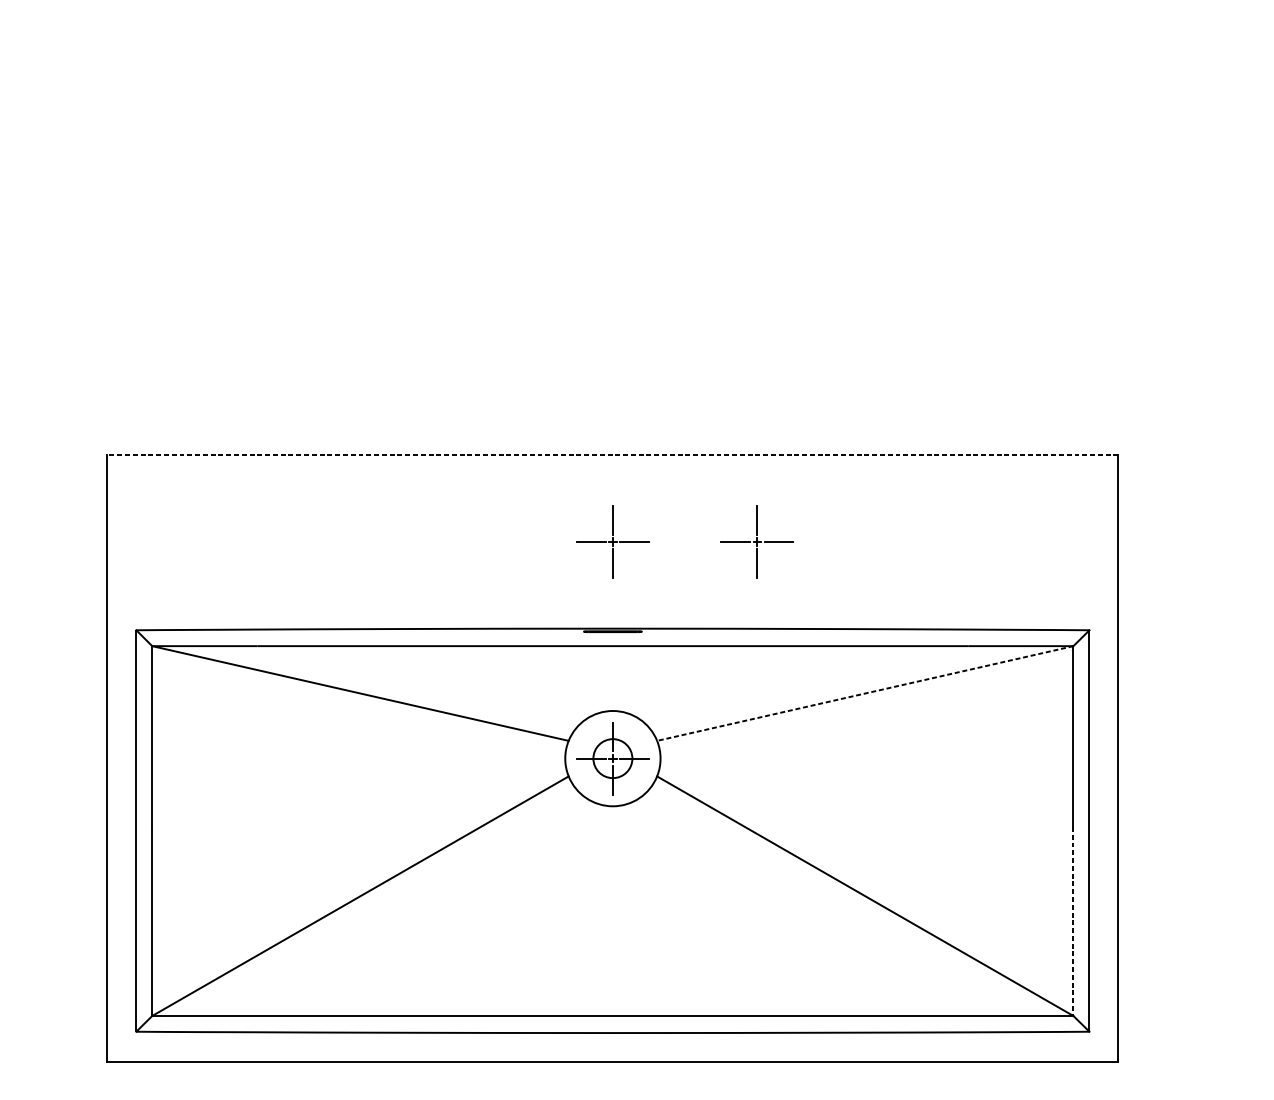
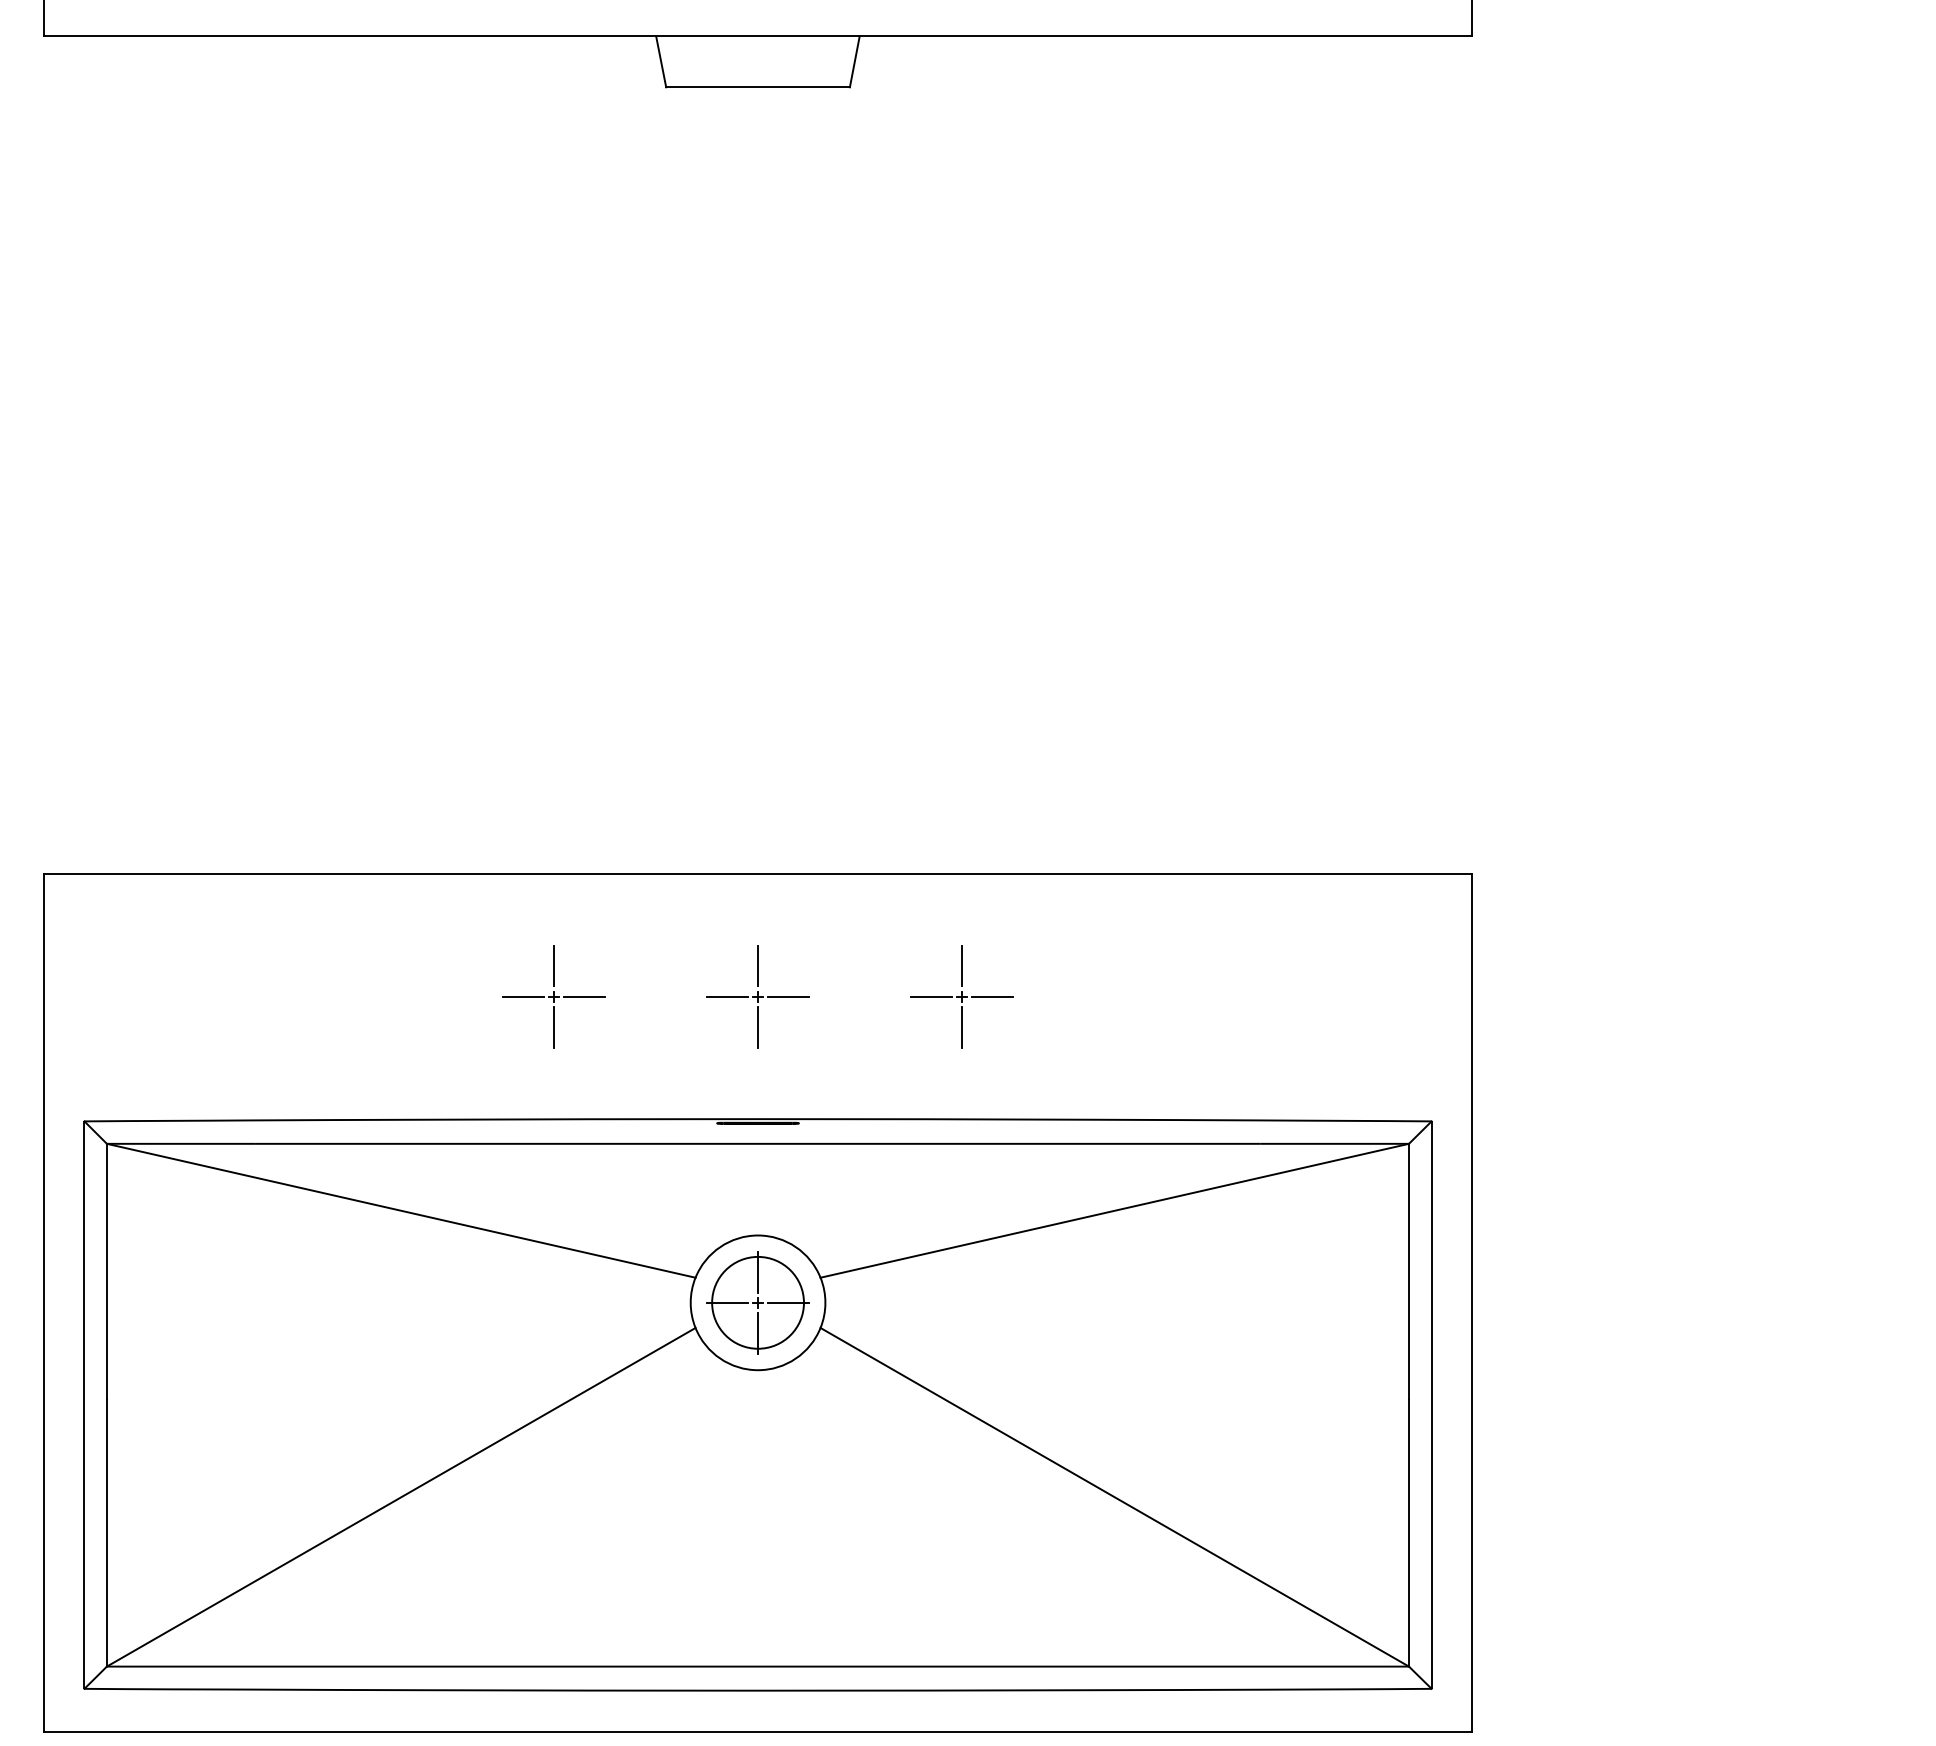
line: (612, 455) -> (757, 874), dashed -> solid
part: (468, 541) -> (553, 996), added
line: (865, 693) -> (1114, 1210), dashed -> solid
circle: (612, 758) -> (757, 1302), size x1.67
line: (1073, 921) -> (1409, 1532), dashed -> solid

